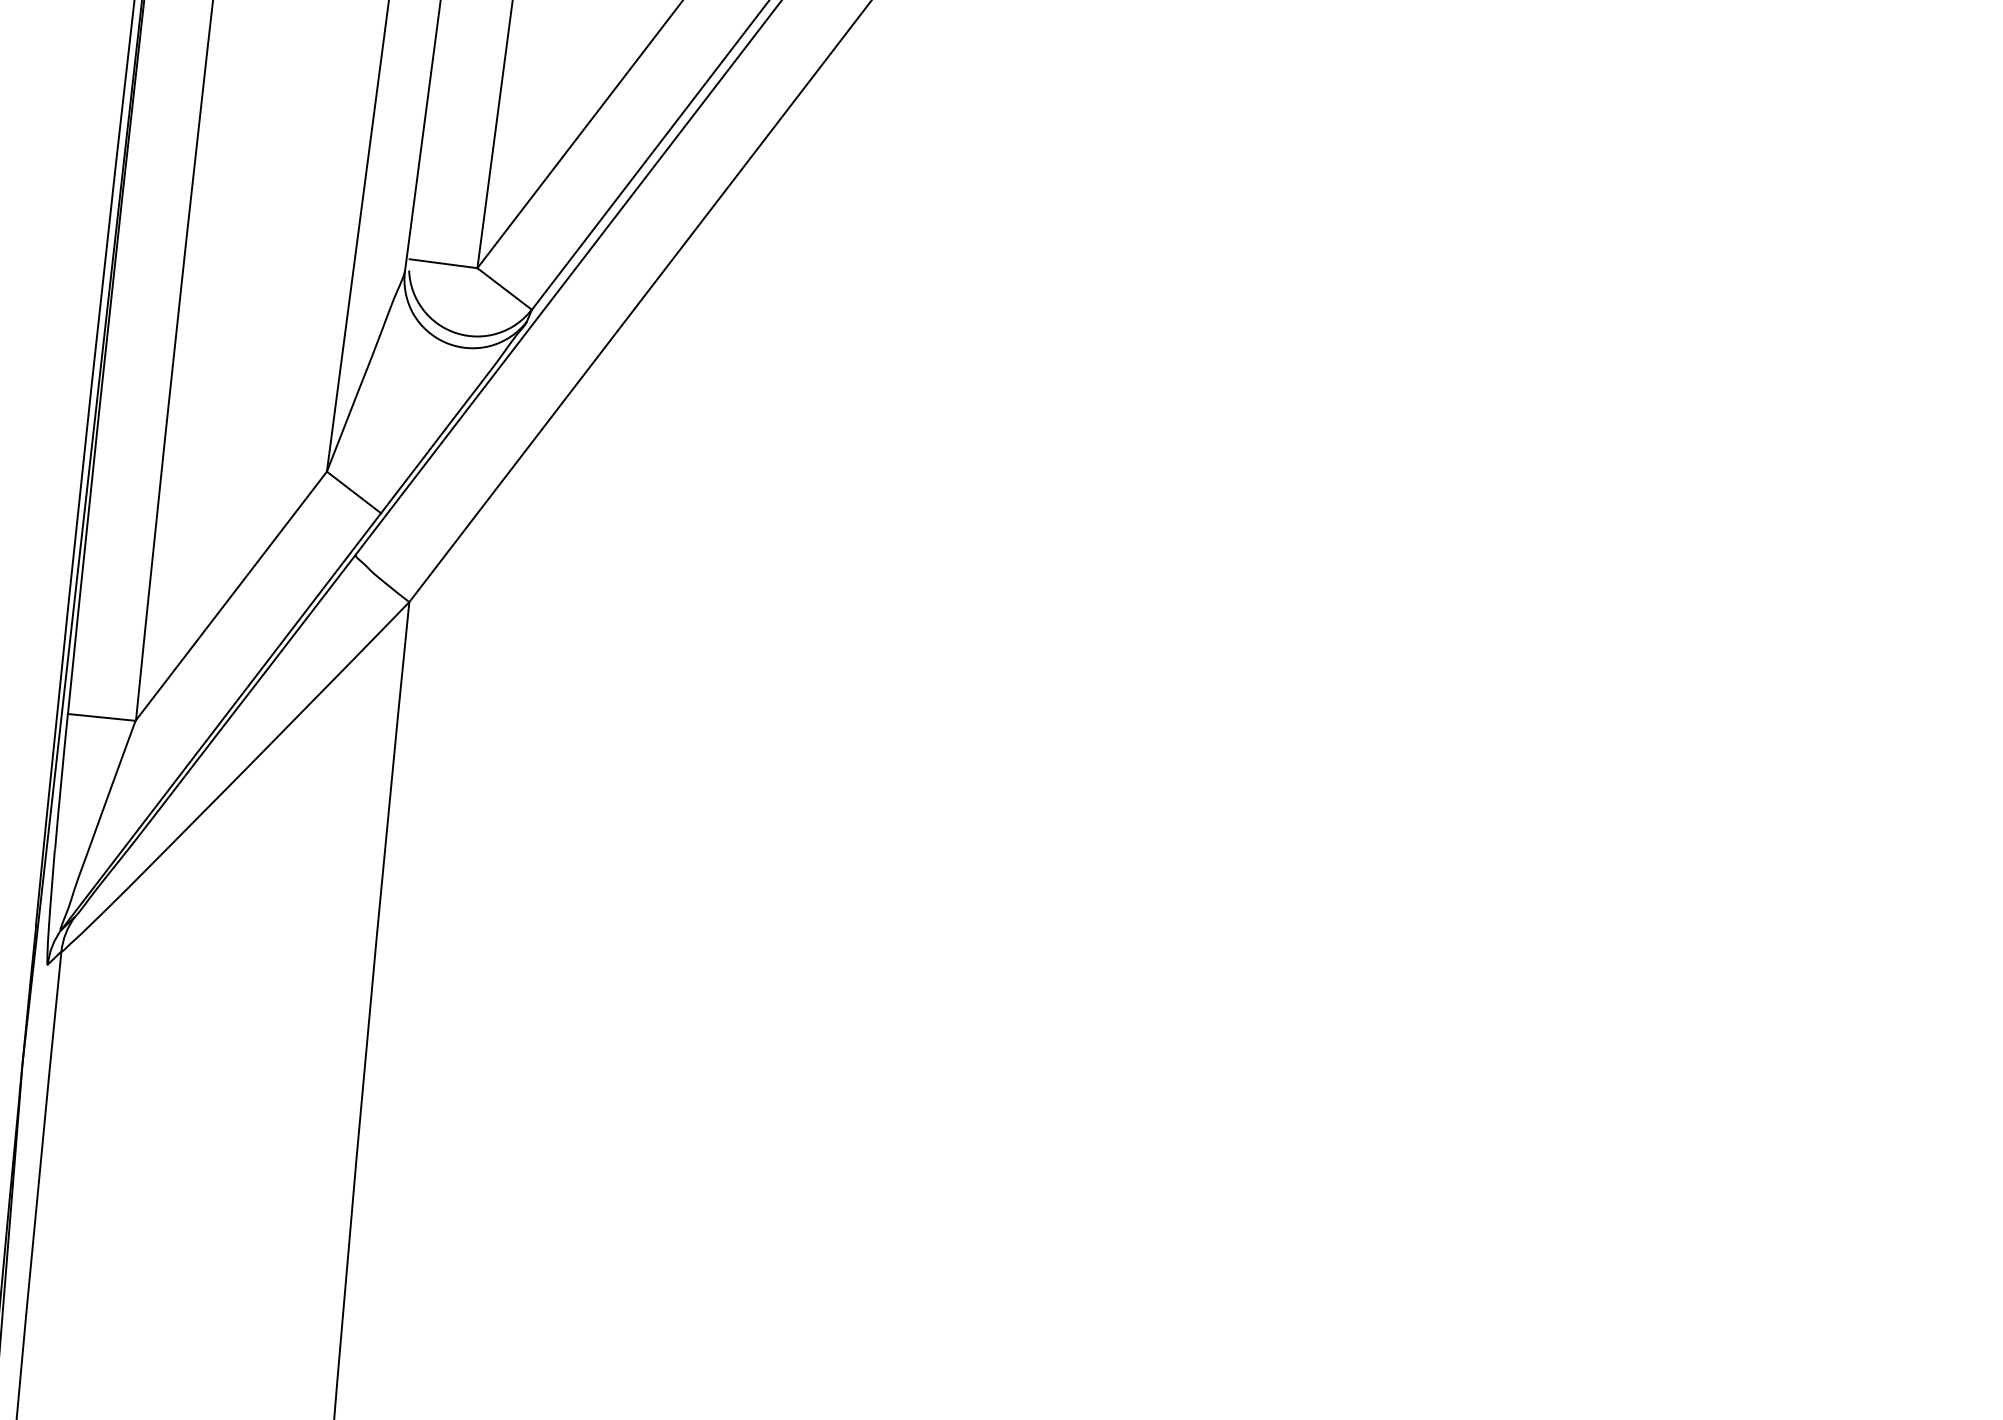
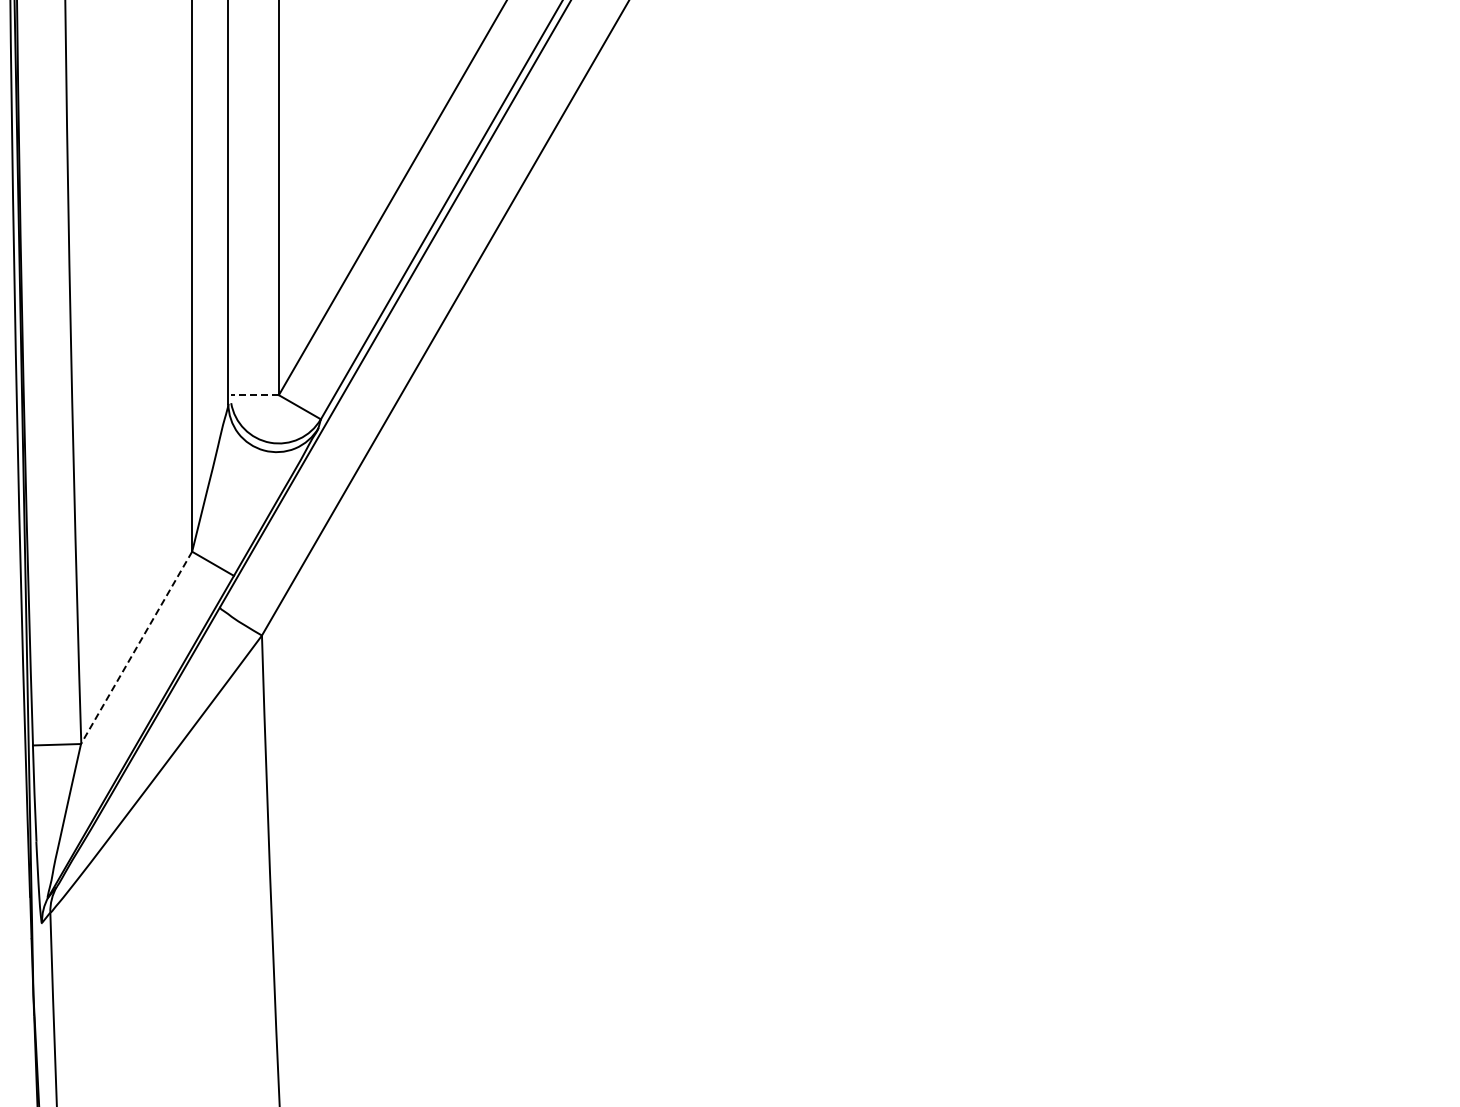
line: (443, 264) -> (254, 395), solid -> dashed
line: (231, 597) -> (136, 648), solid -> dashed

